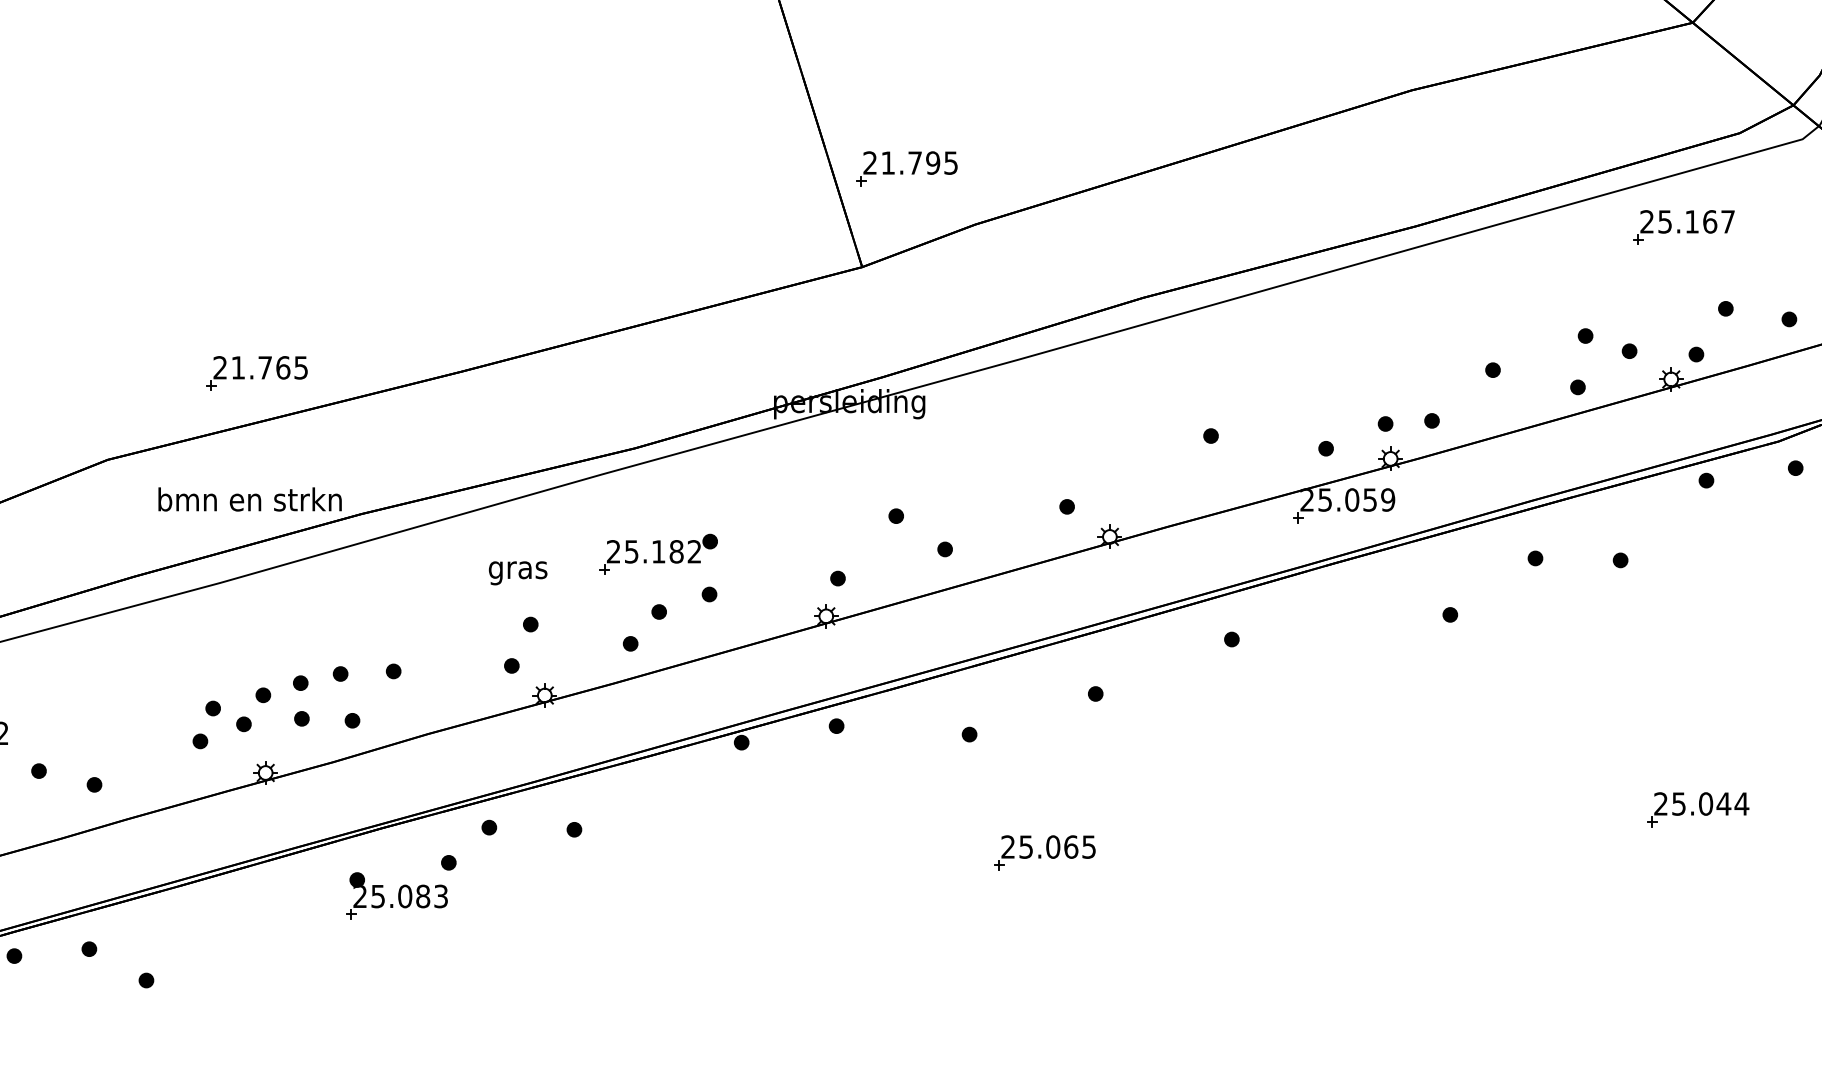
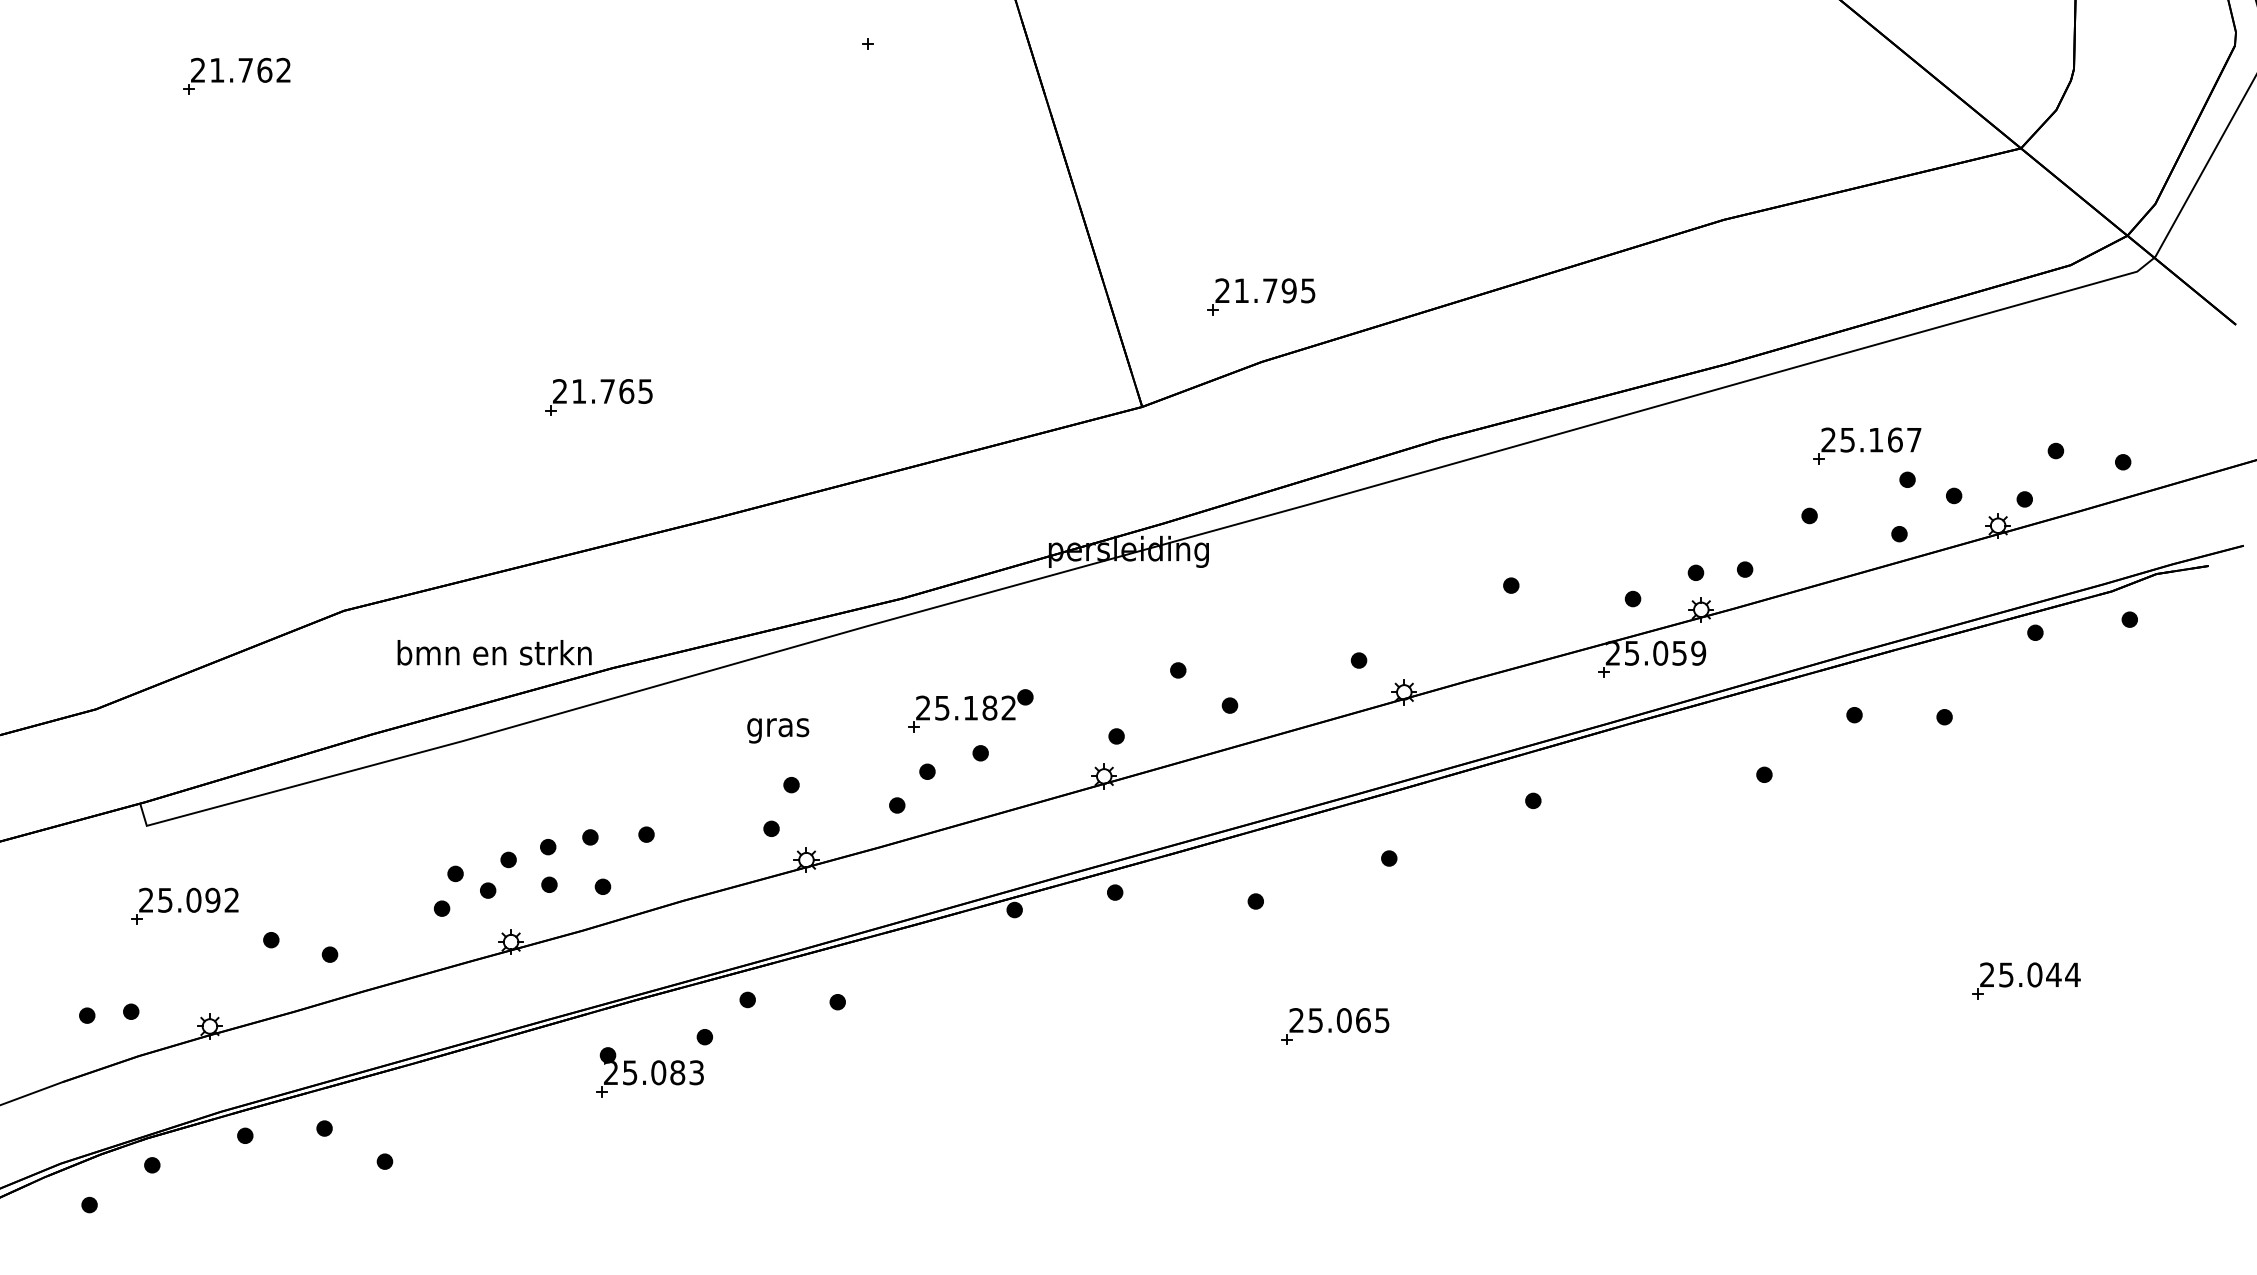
part: (906, 168) -> (1261, 296), moved
part: (1683, 227) -> (1867, 445), moved
part: (256, 373) -> (598, 397), moved
part: (658, 554) -> (970, 710), moved

